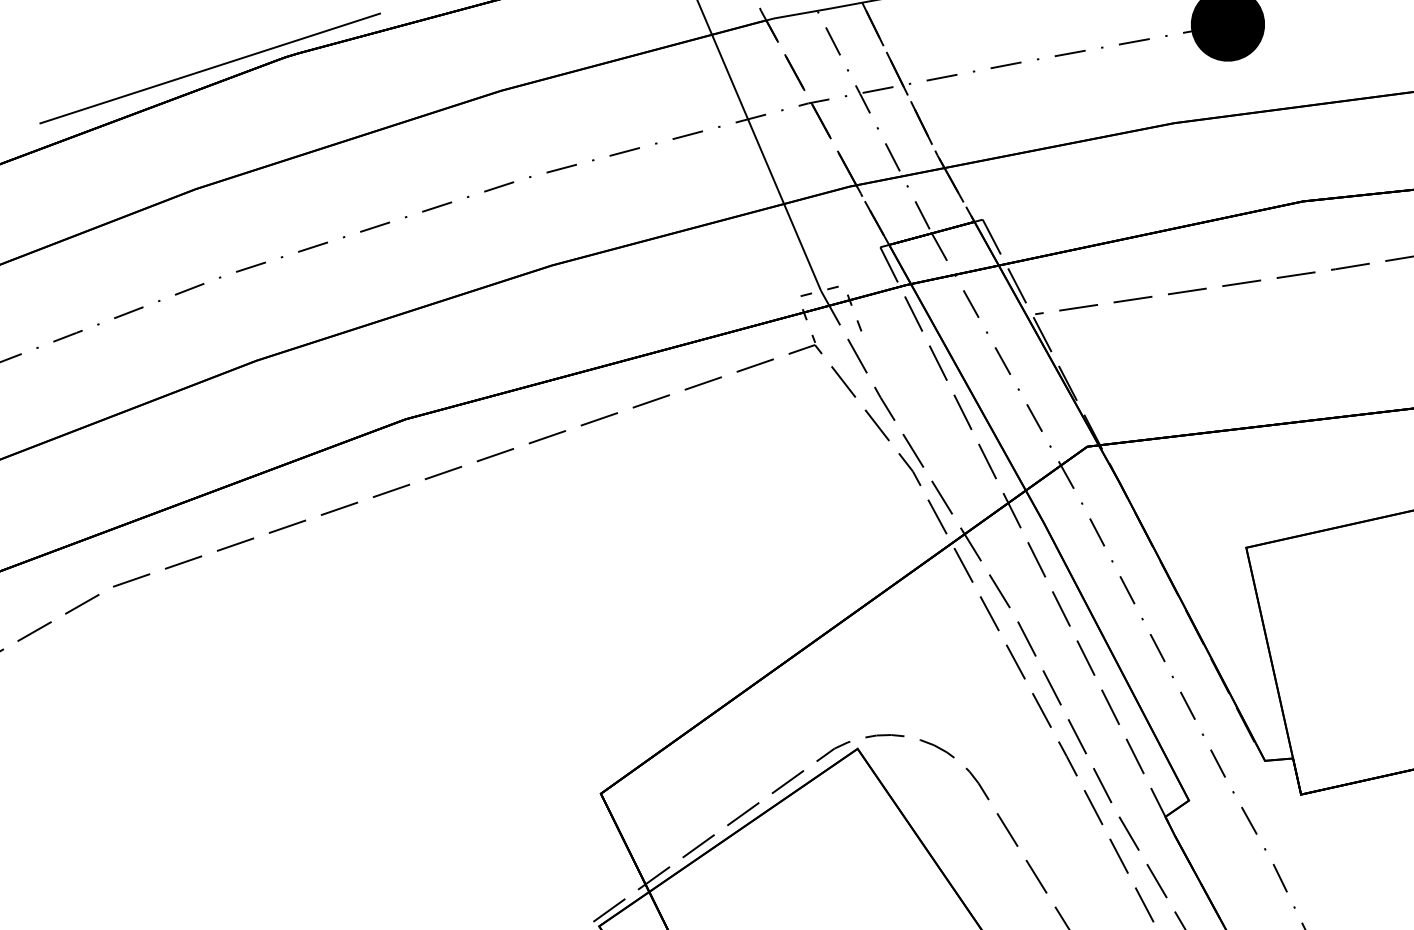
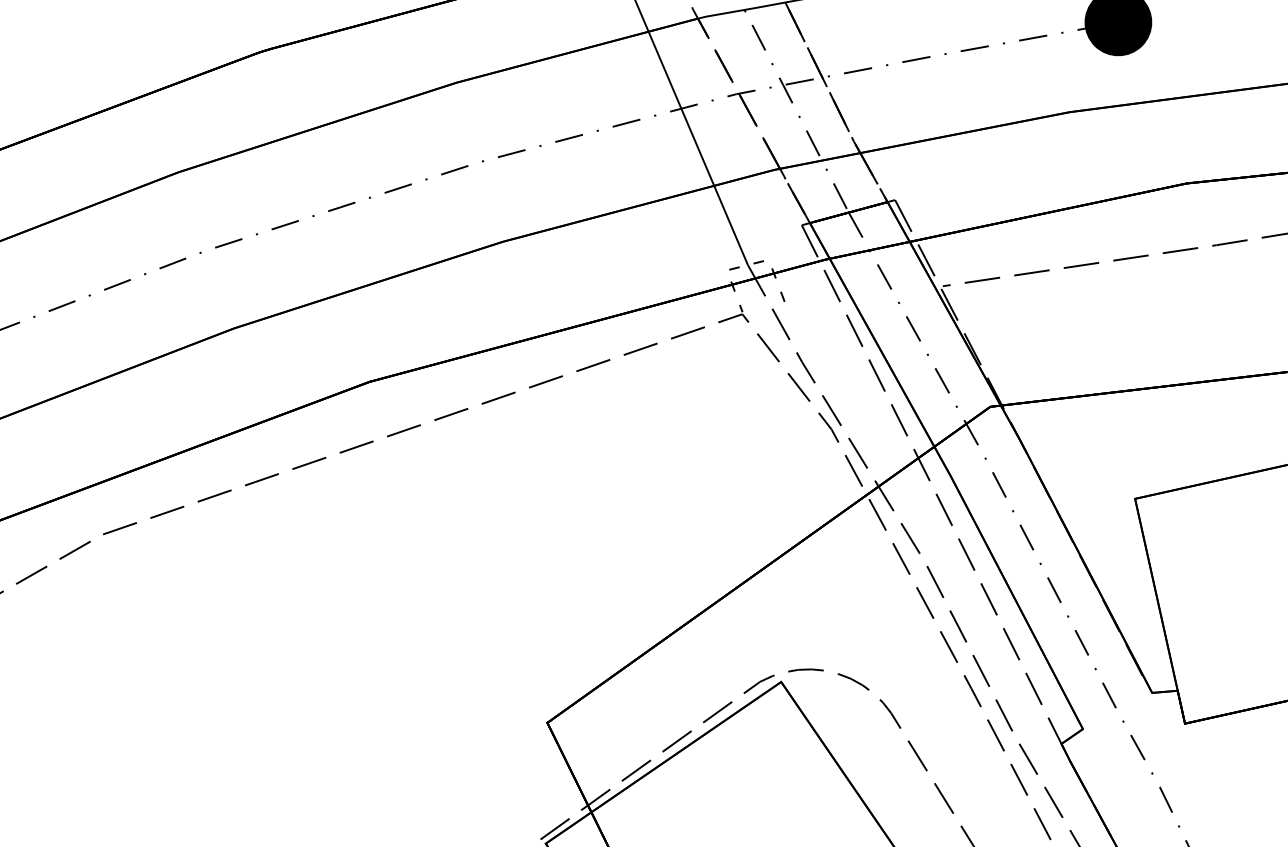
line: (210, 68) -> (191, 62), removed

